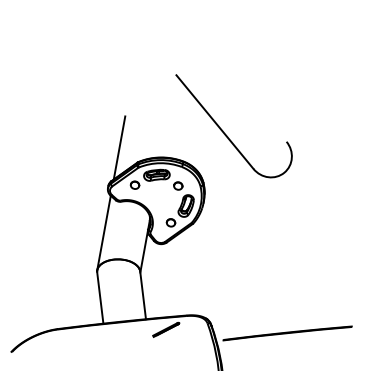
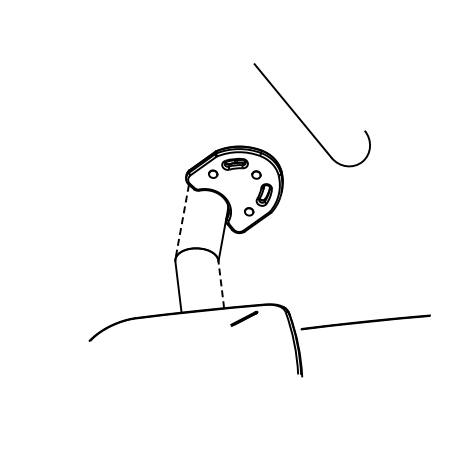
line: (119, 147) -> (197, 136), removed
line: (104, 232) -> (182, 221), solid -> dashed
line: (143, 294) -> (221, 283), solid -> dashed

